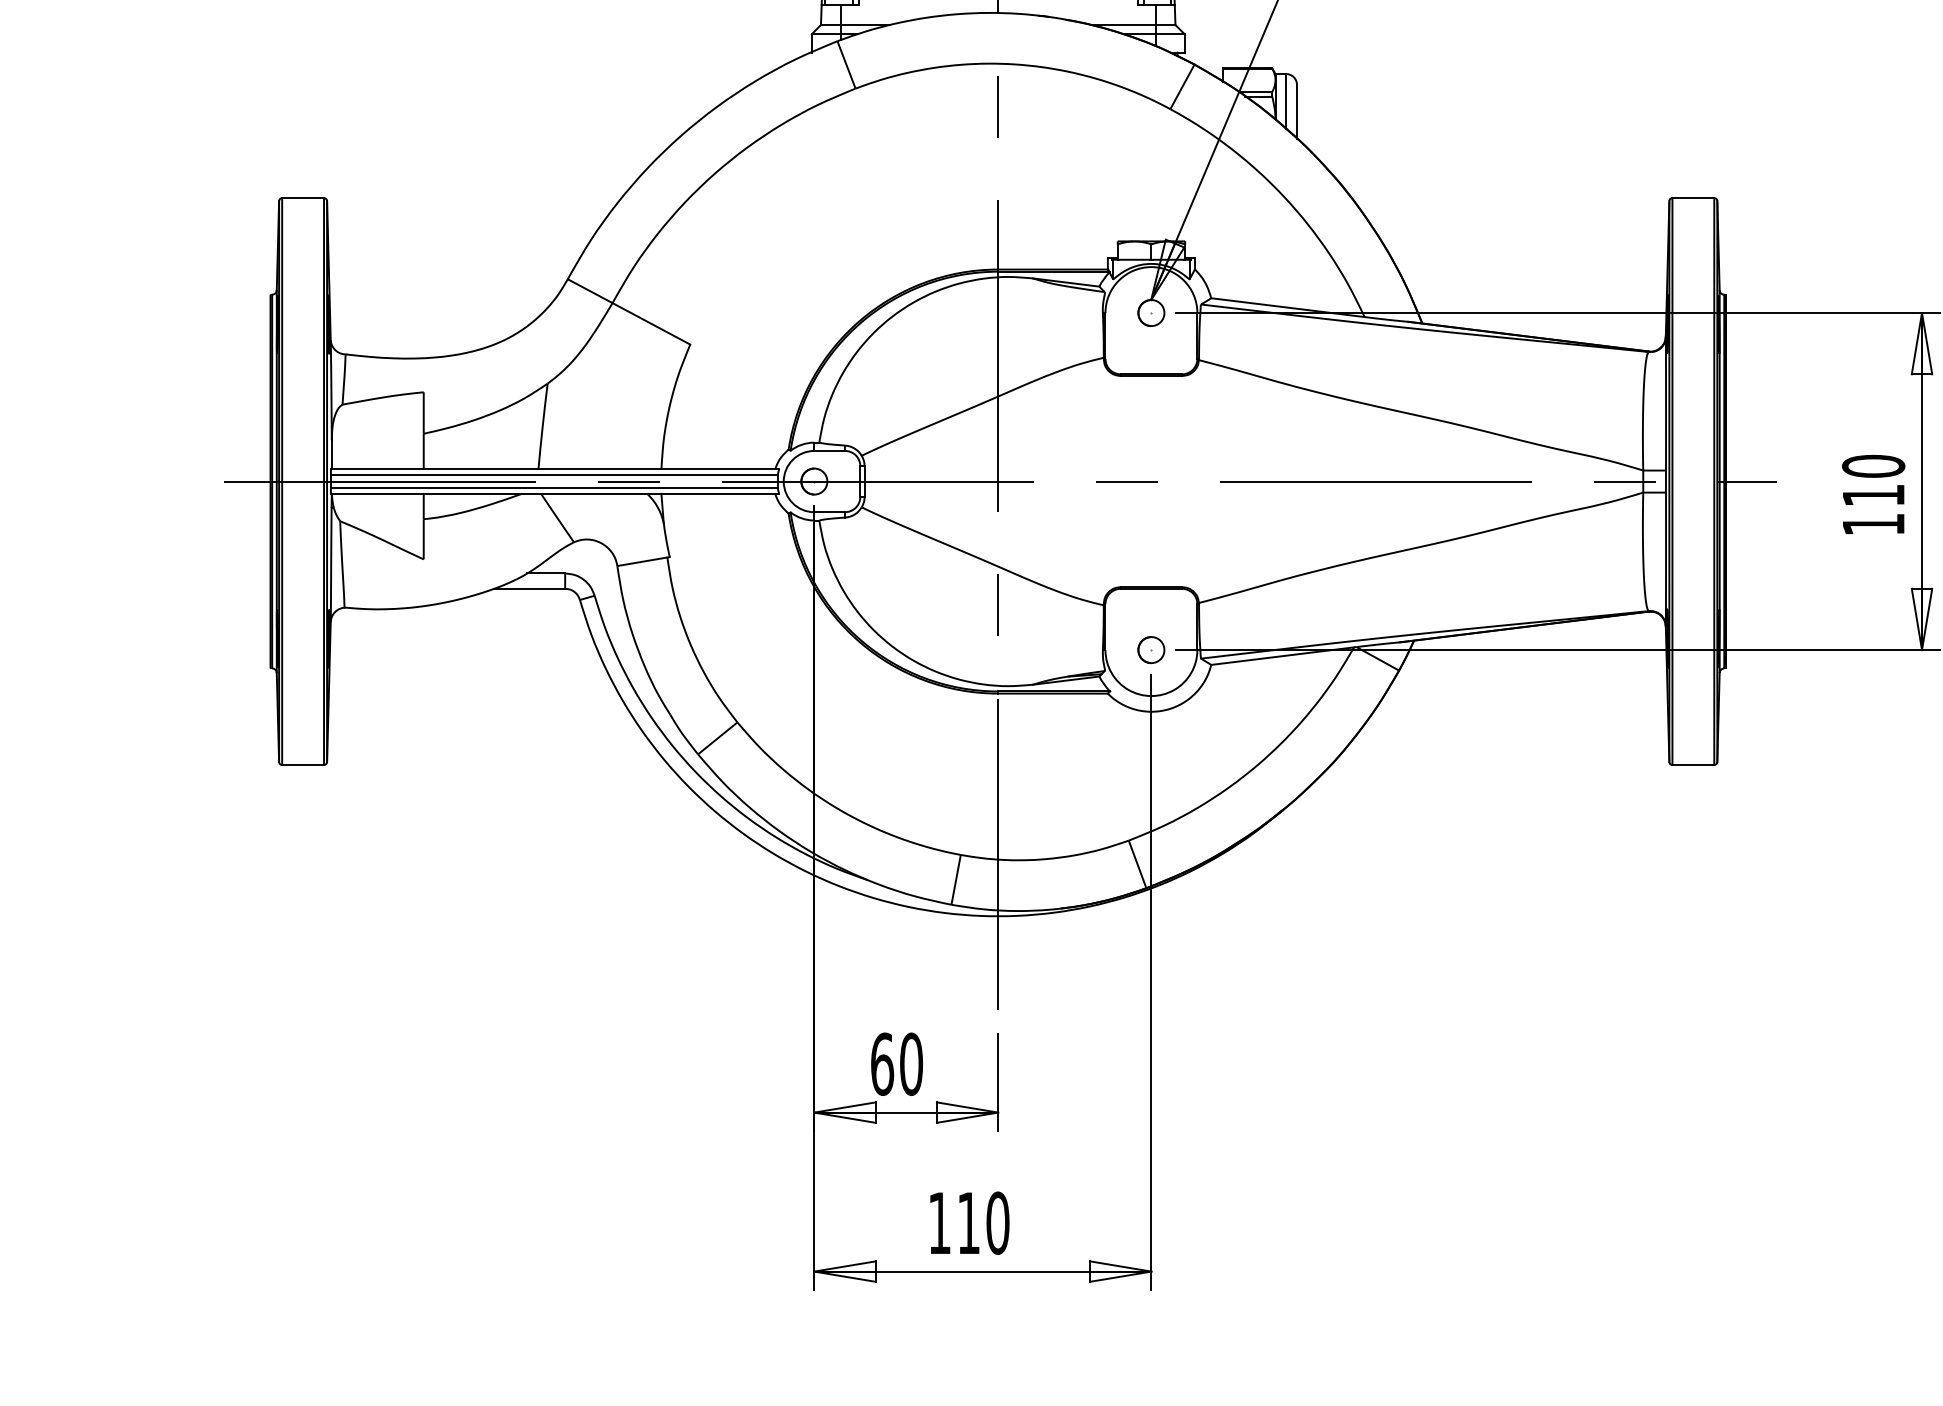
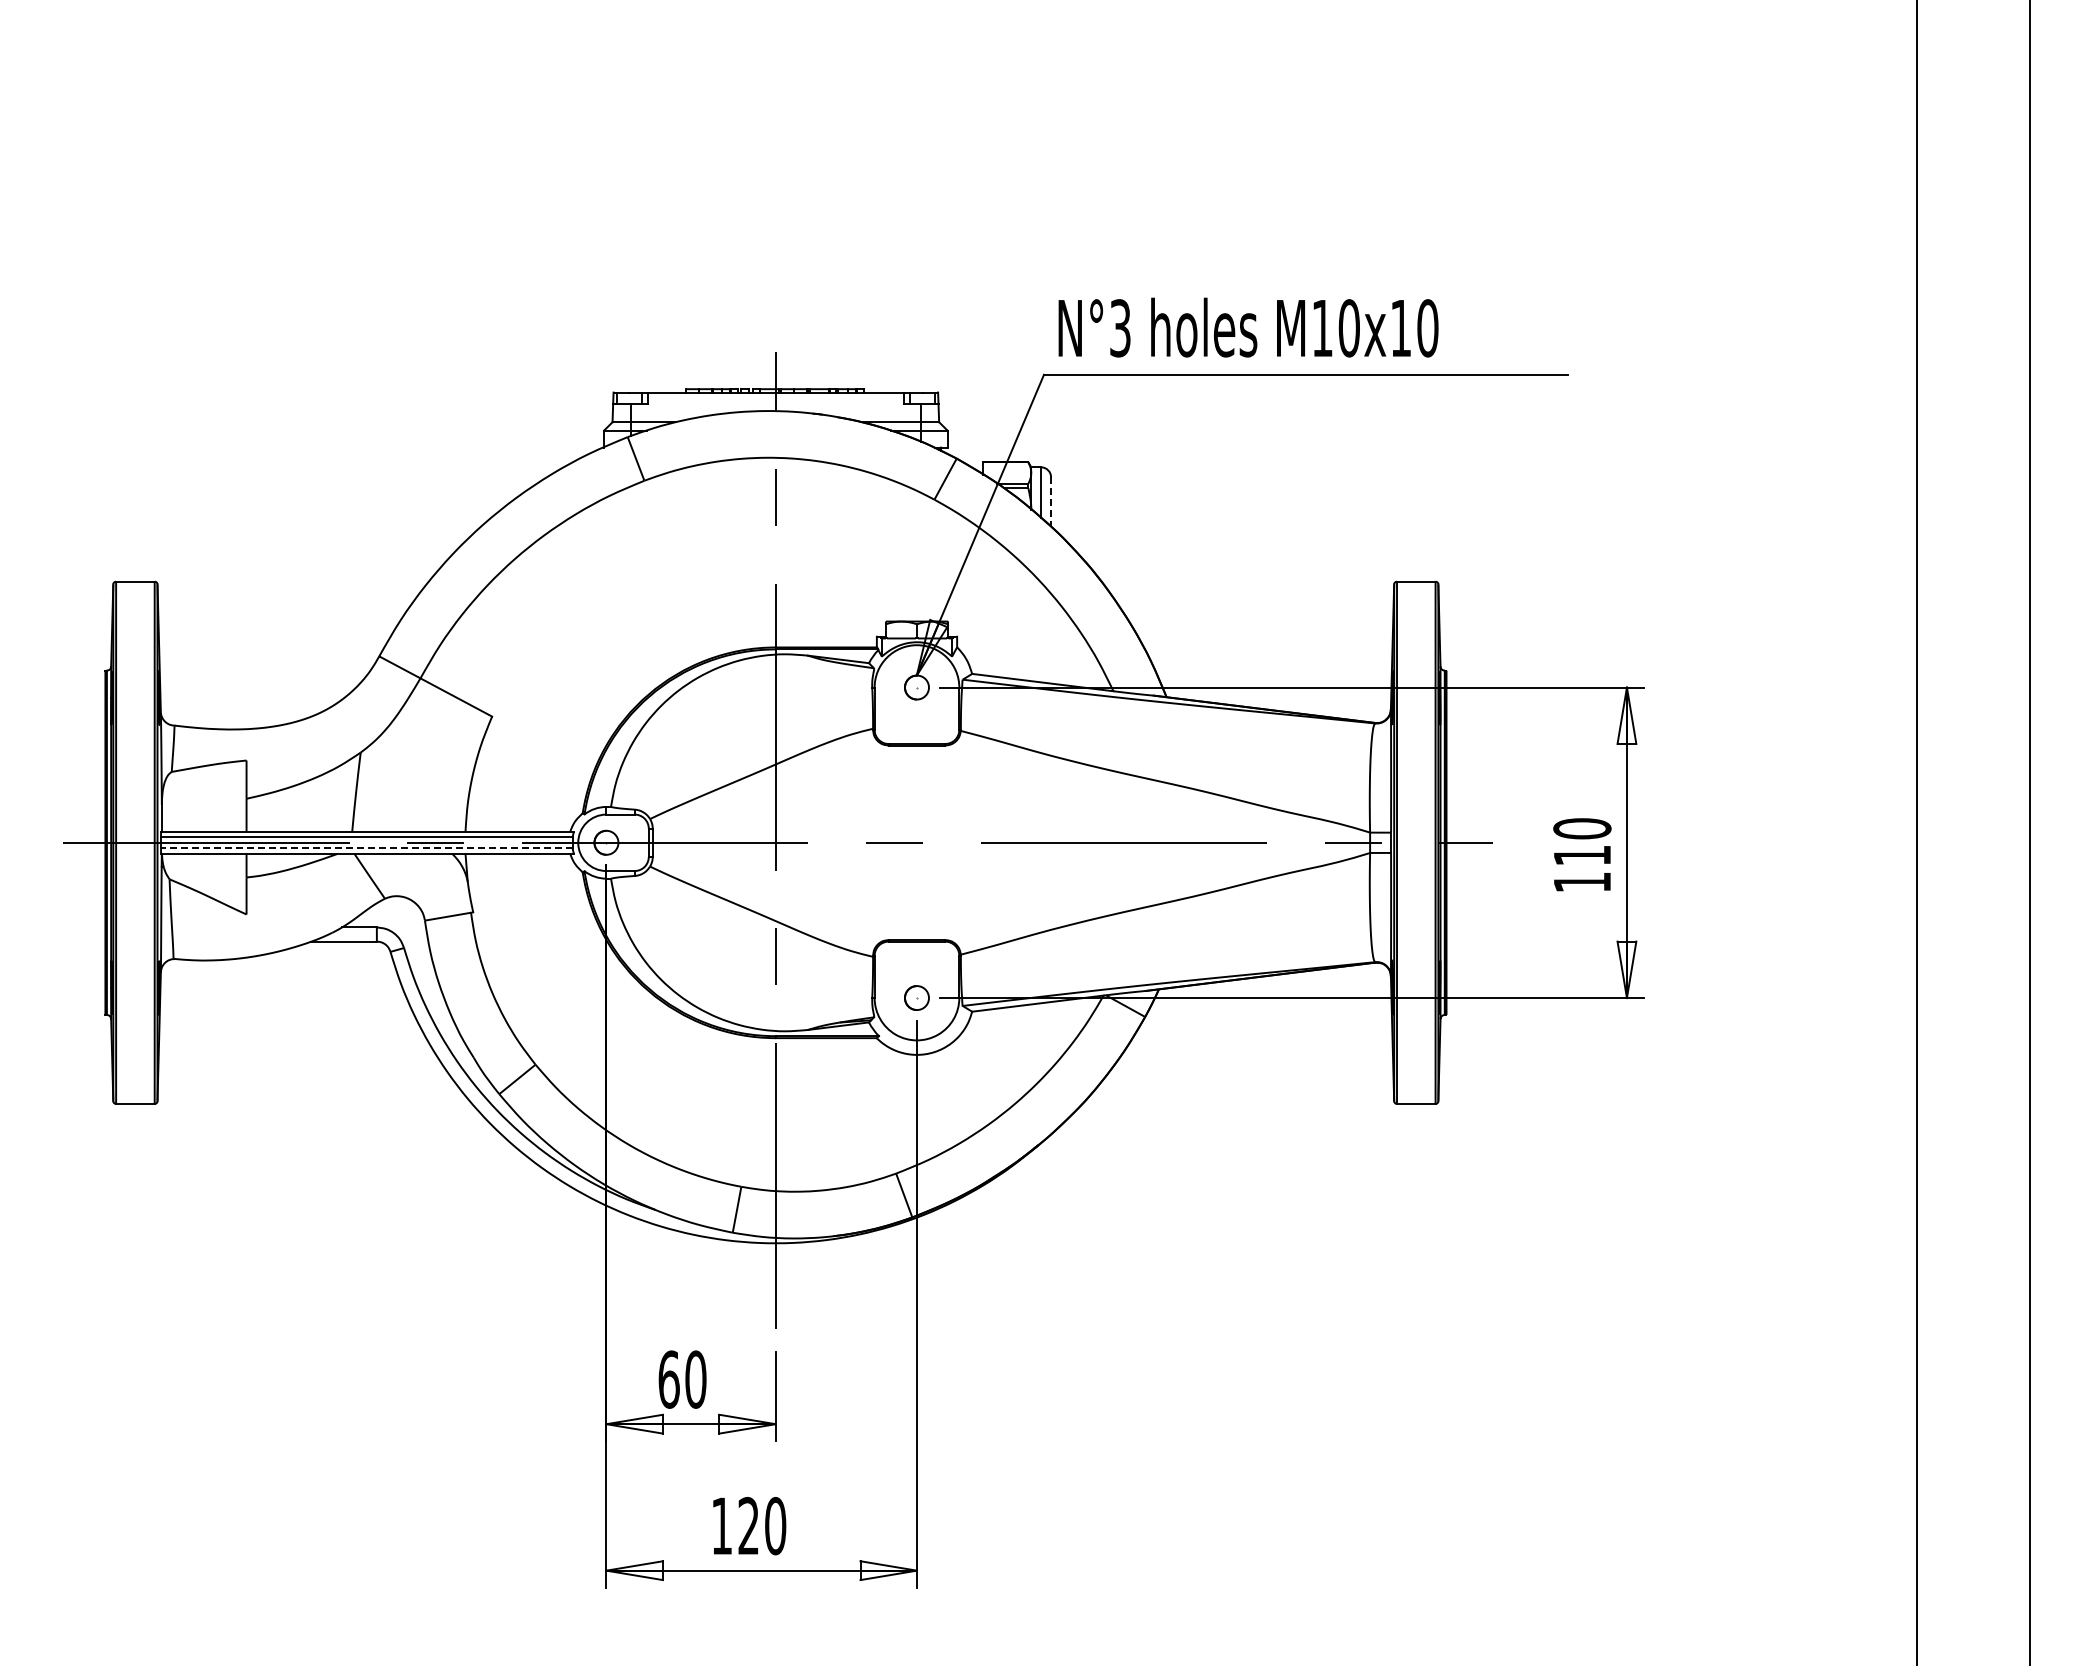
line: (1297, 112) -> (1051, 502), solid -> dashed
line: (553, 487) -> (366, 848), solid -> dashed
text: (968, 1222) -> (748, 1525), 110 -> 120

